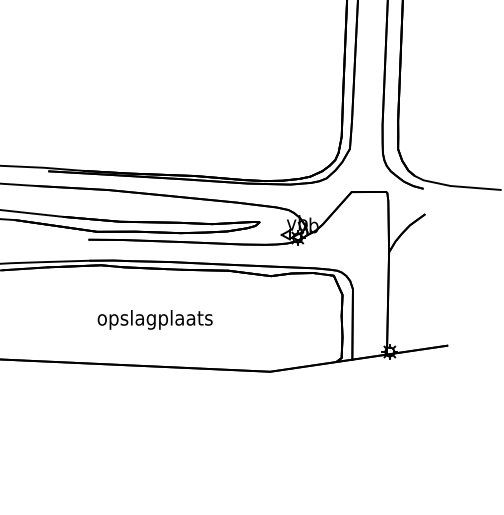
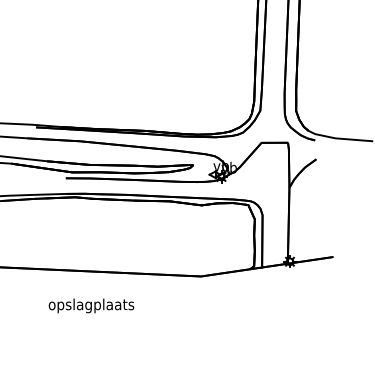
text: (155, 319) -> (91, 305), moved

